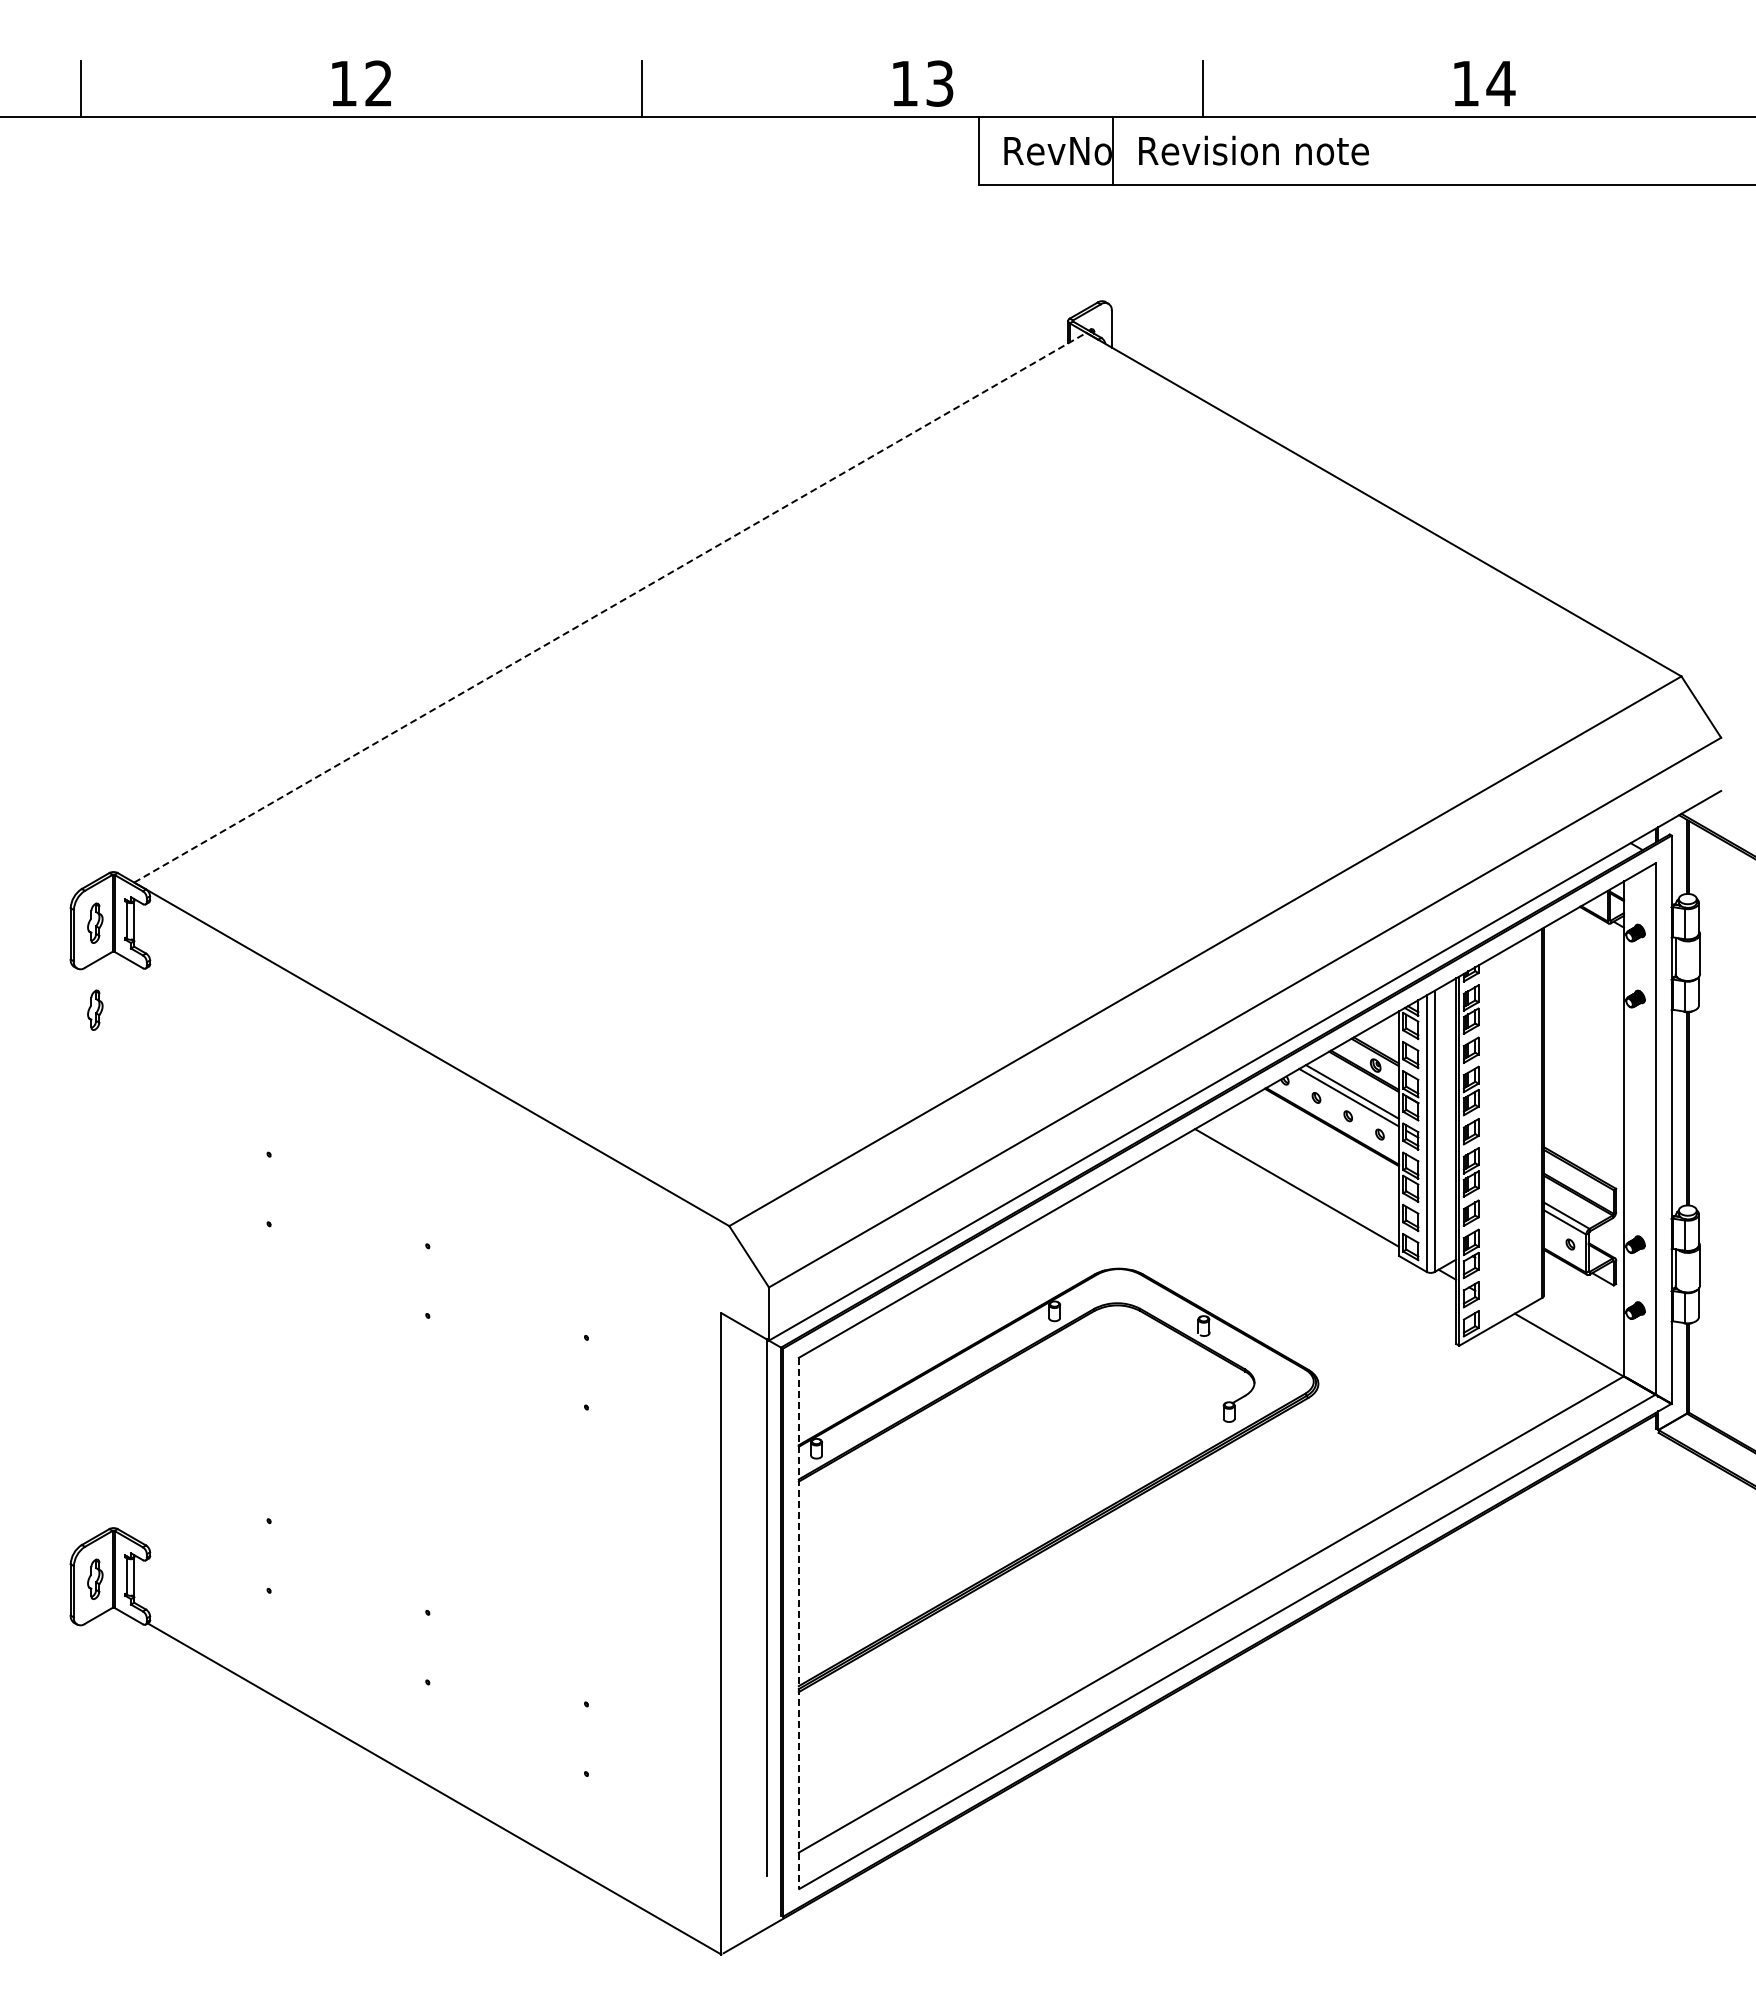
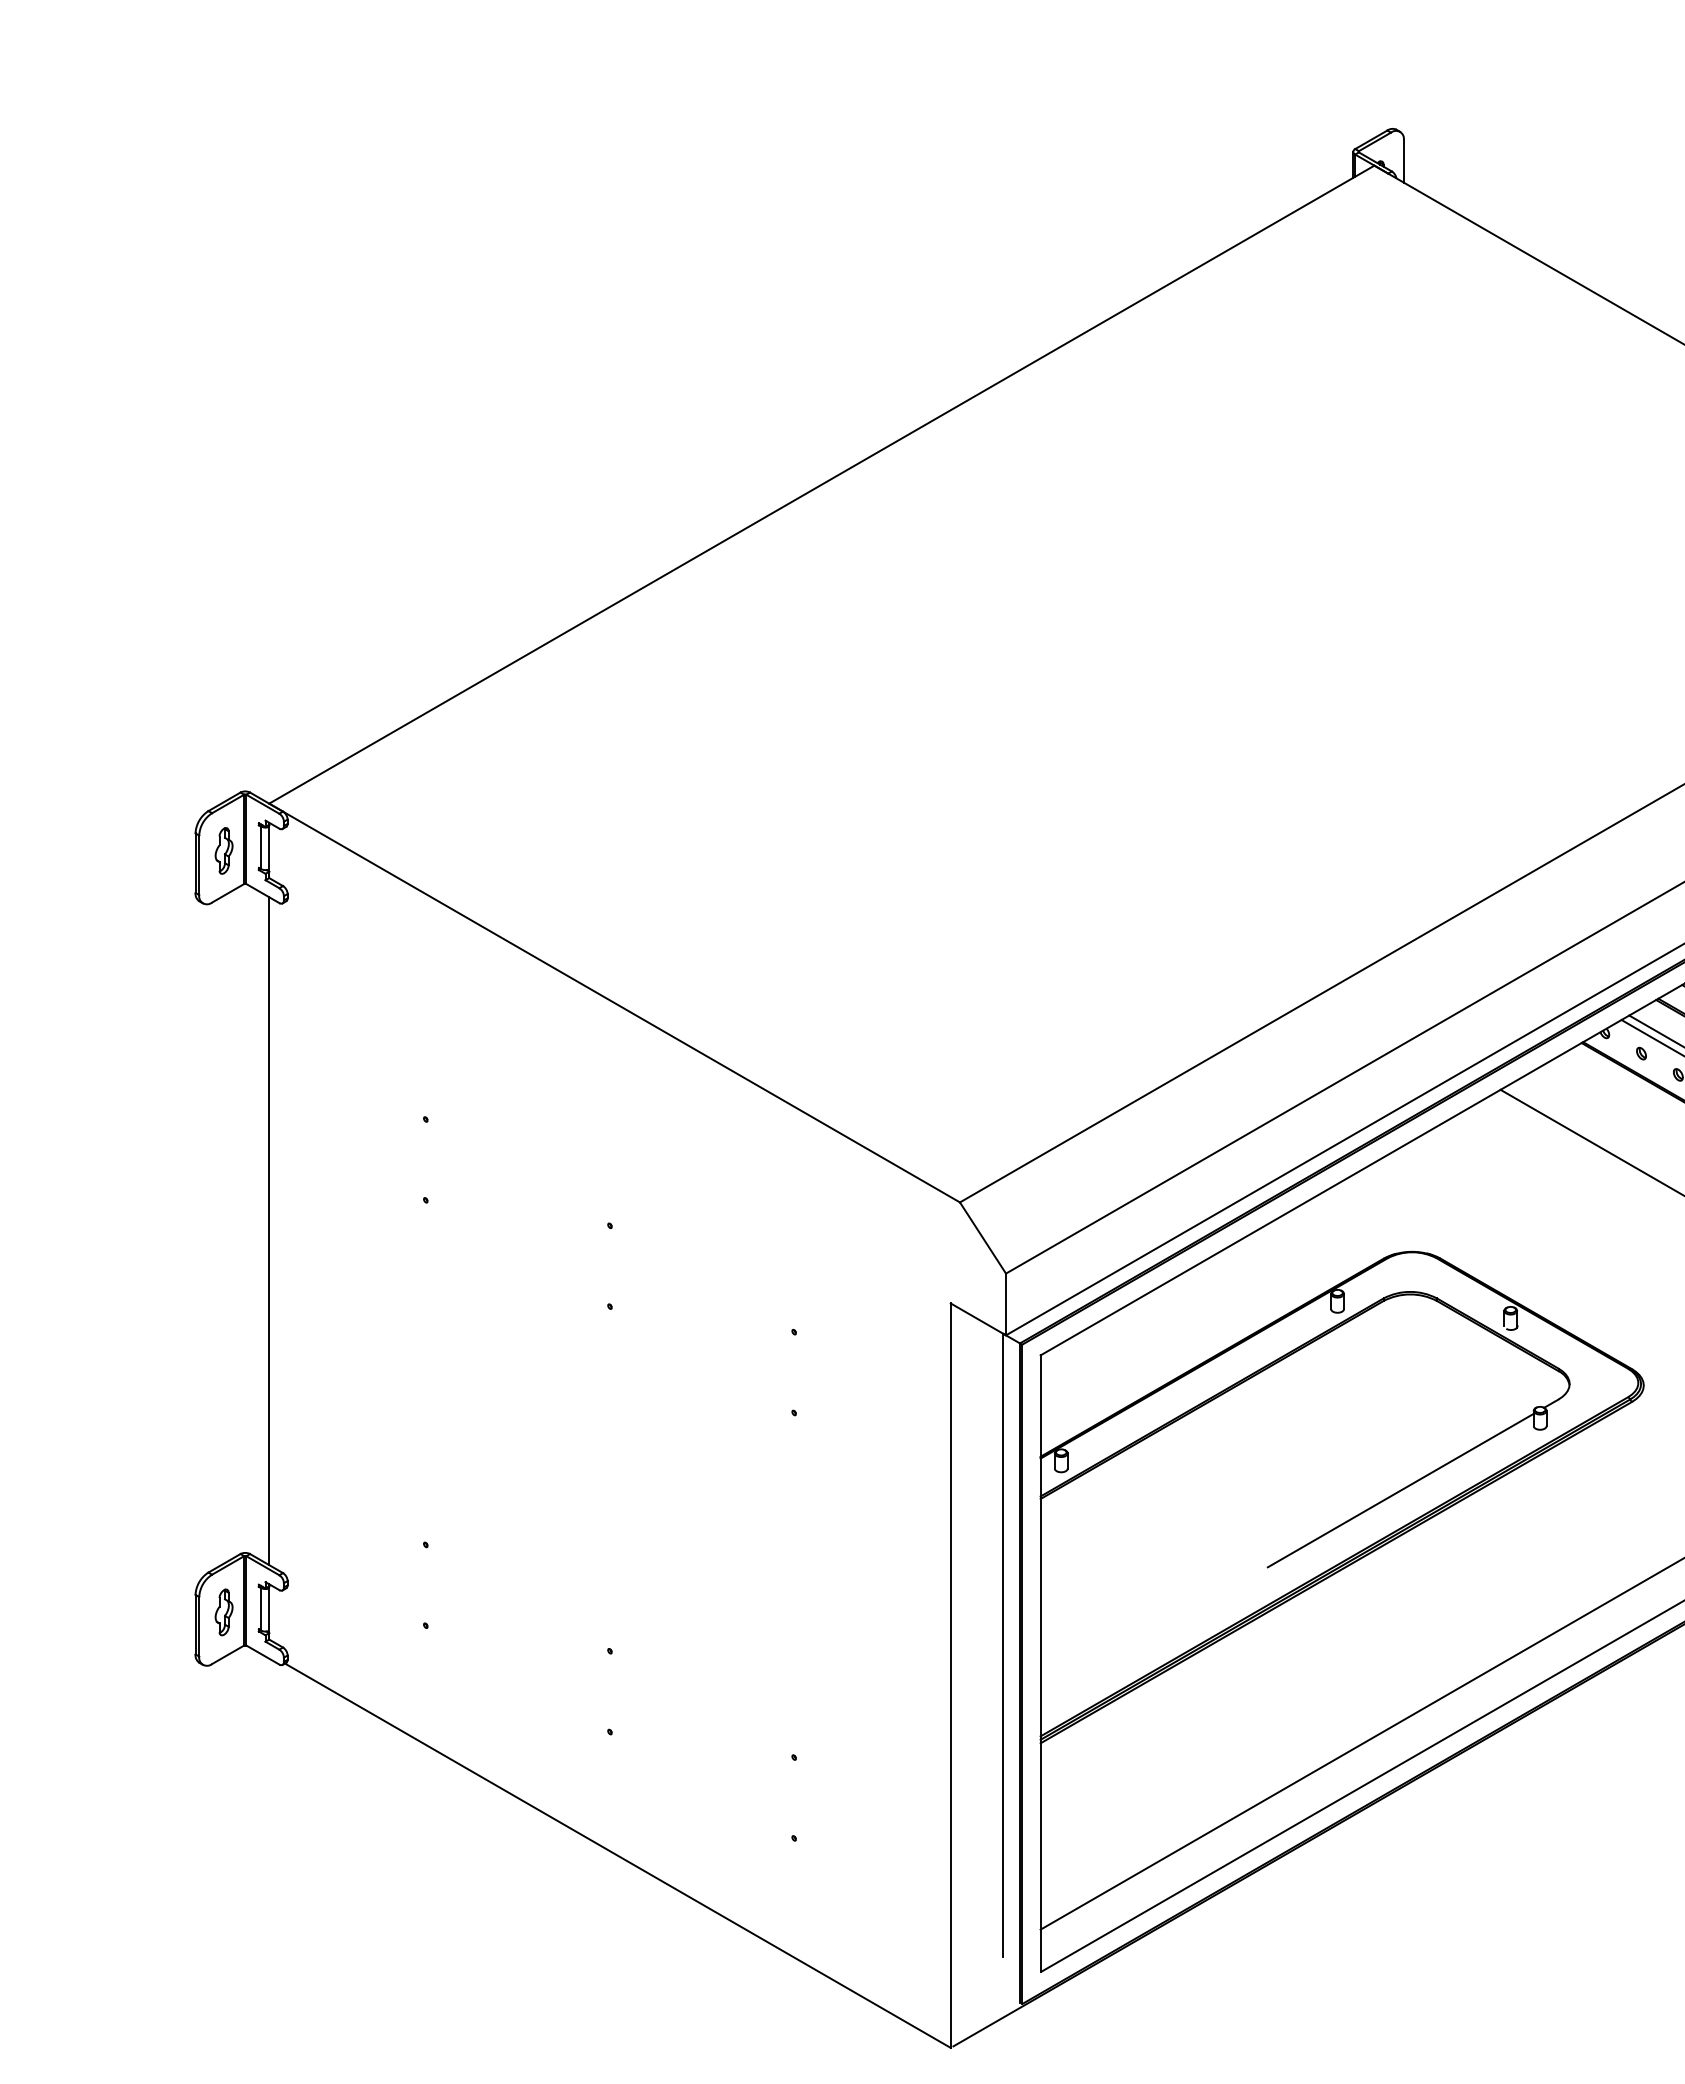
line: (610, 607) -> (822, 484), dashed -> solid
part: (95, 1009) -> (224, 950), removed
line: (134, 1250) -> (269, 1230), added
line: (1108, 1474) -> (1400, 1490), added
line: (798, 1623) -> (1040, 1663), dashed -> solid

